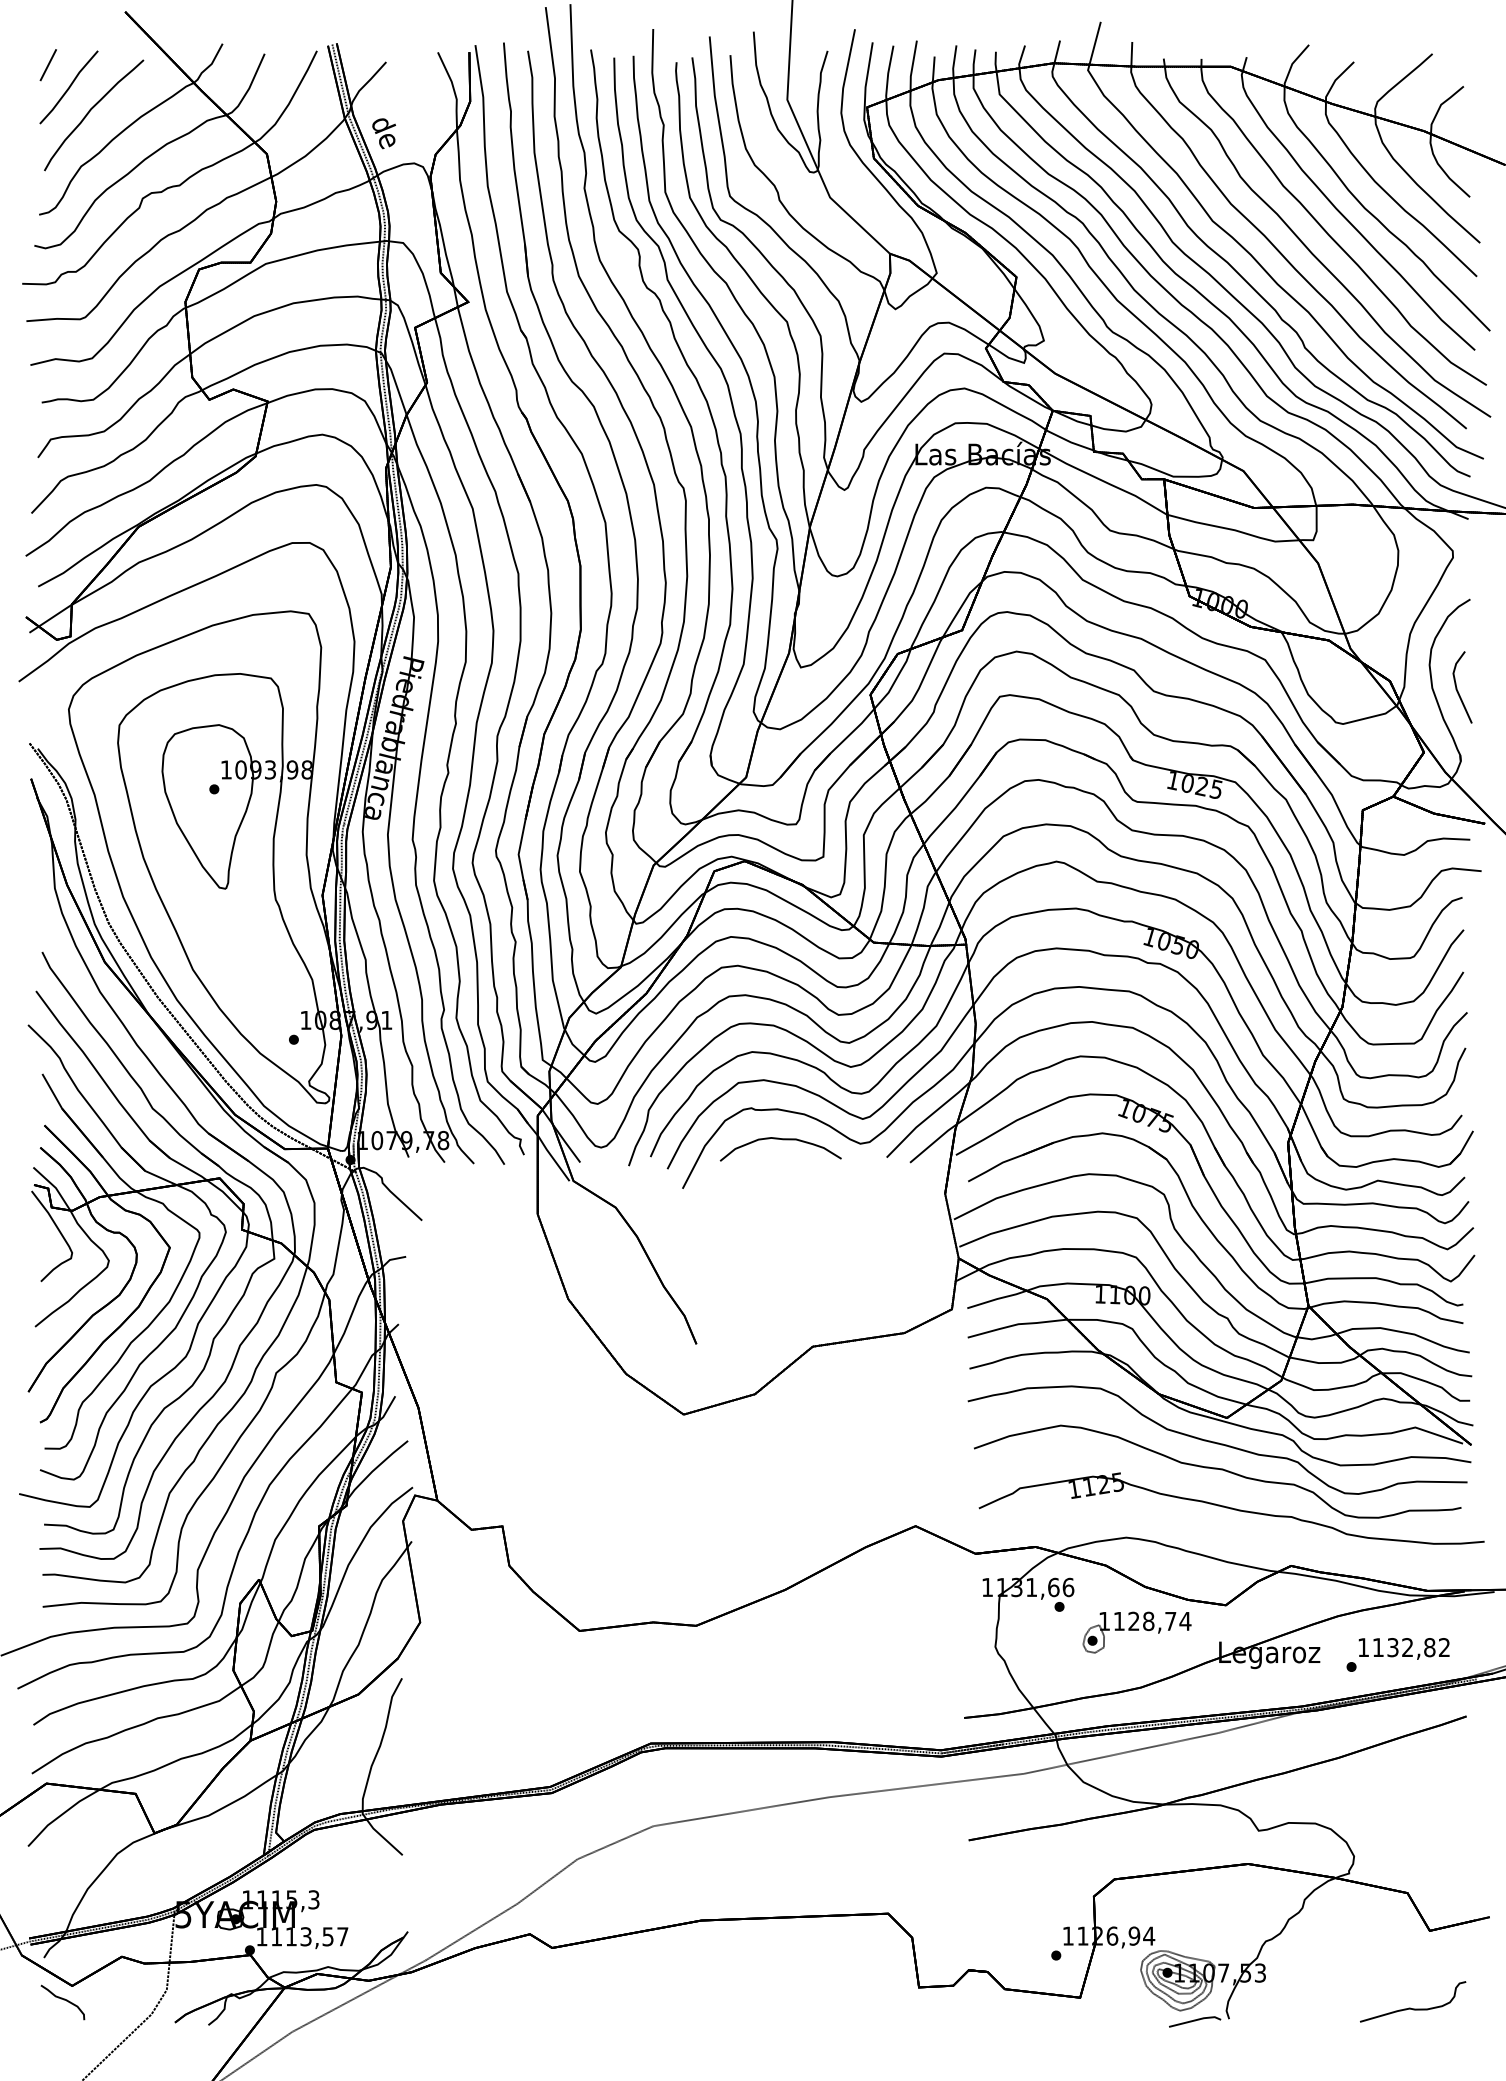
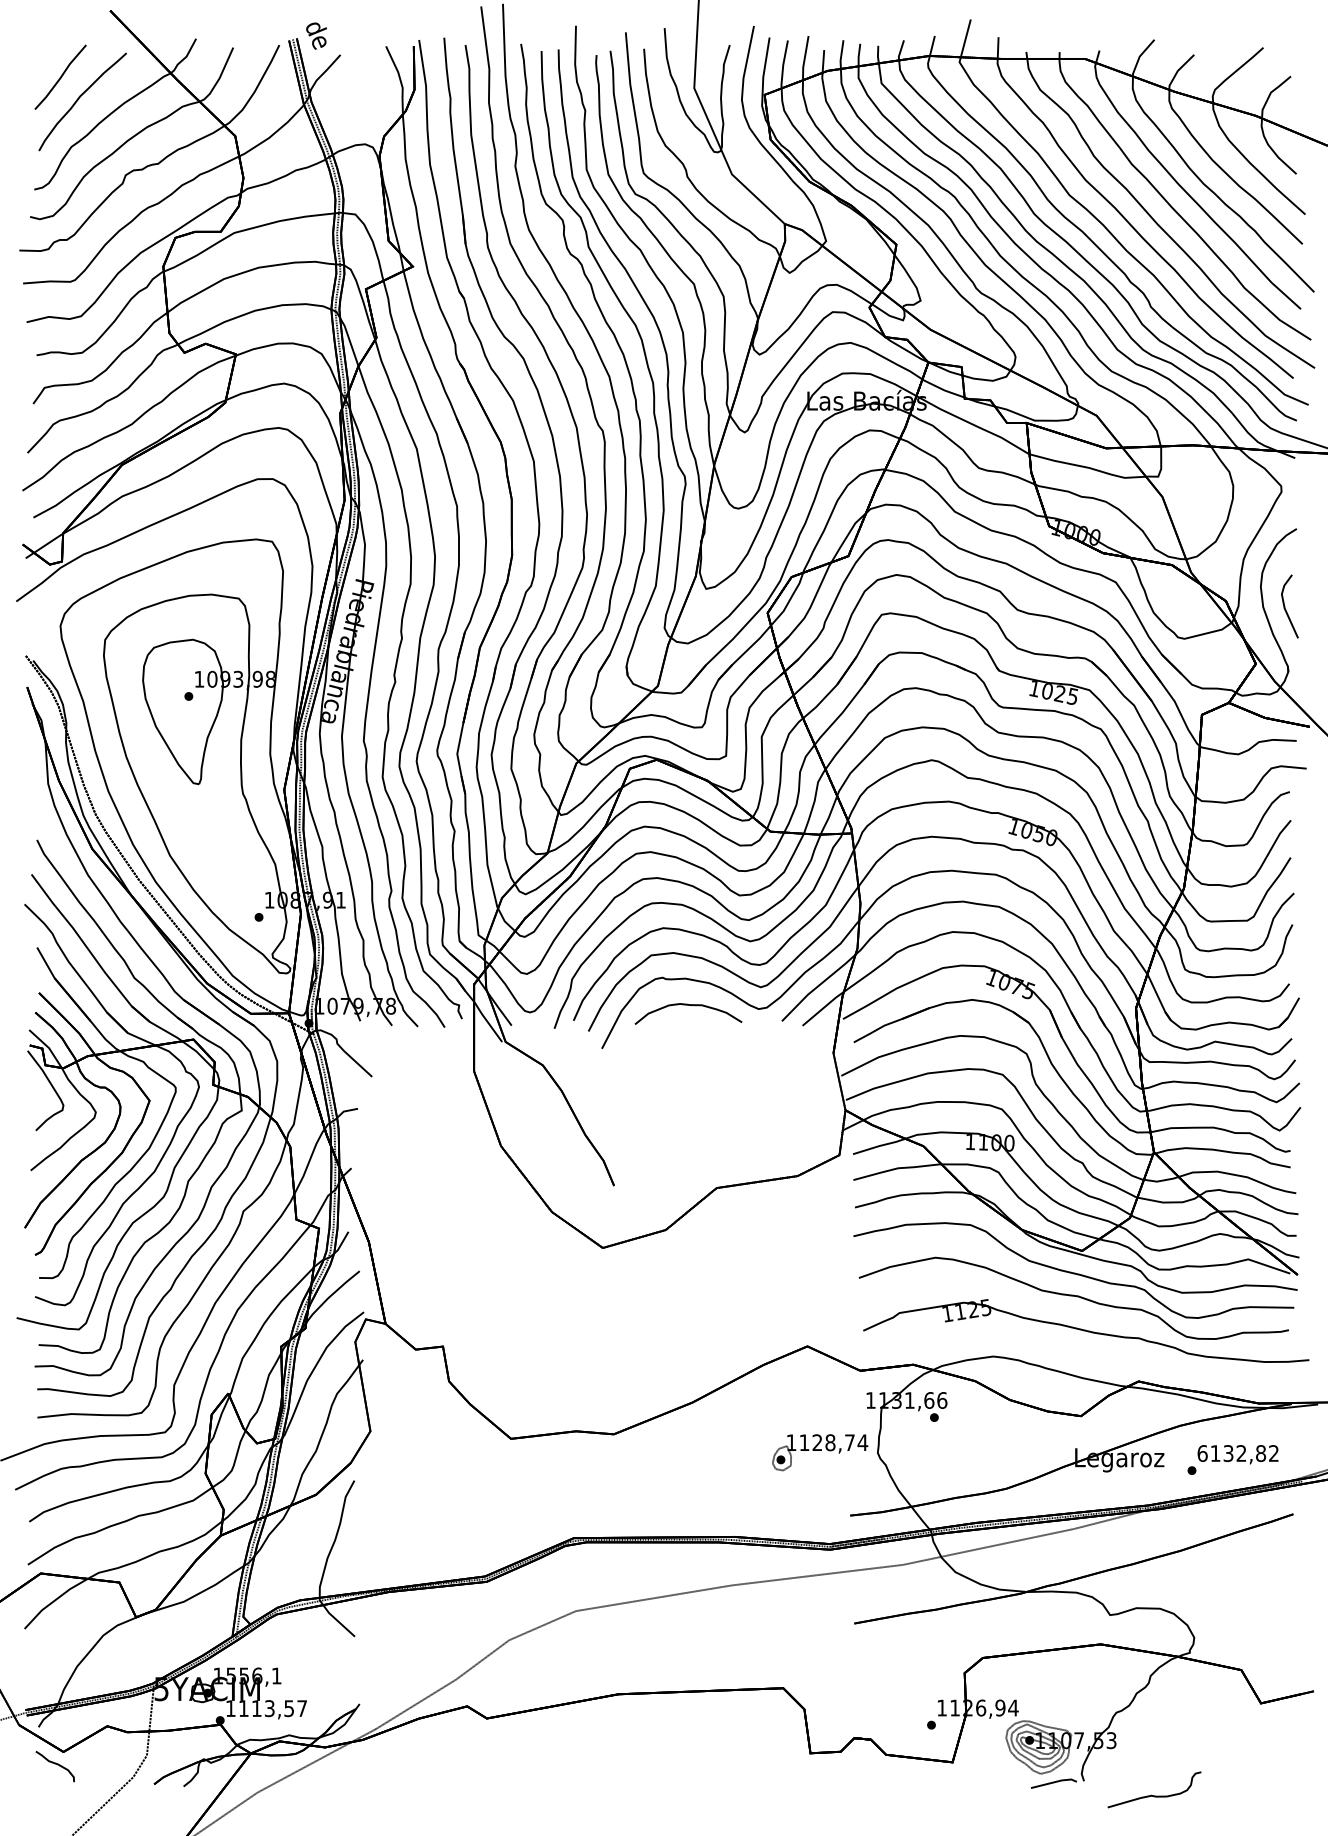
line: (47, 65) -> (41, 57), removed
text: (383, 133) -> (316, 35), moved
part: (1136, 1632) -> (819, 1452), moved
text: (1363, 1647) -> (1202, 1453), 1132,82 -> 6132,82
text: (288, 1899) -> (254, 1675), 1115,3 -> 1556,1
part: (1410, 2007) -> (1152, 1794), moved

